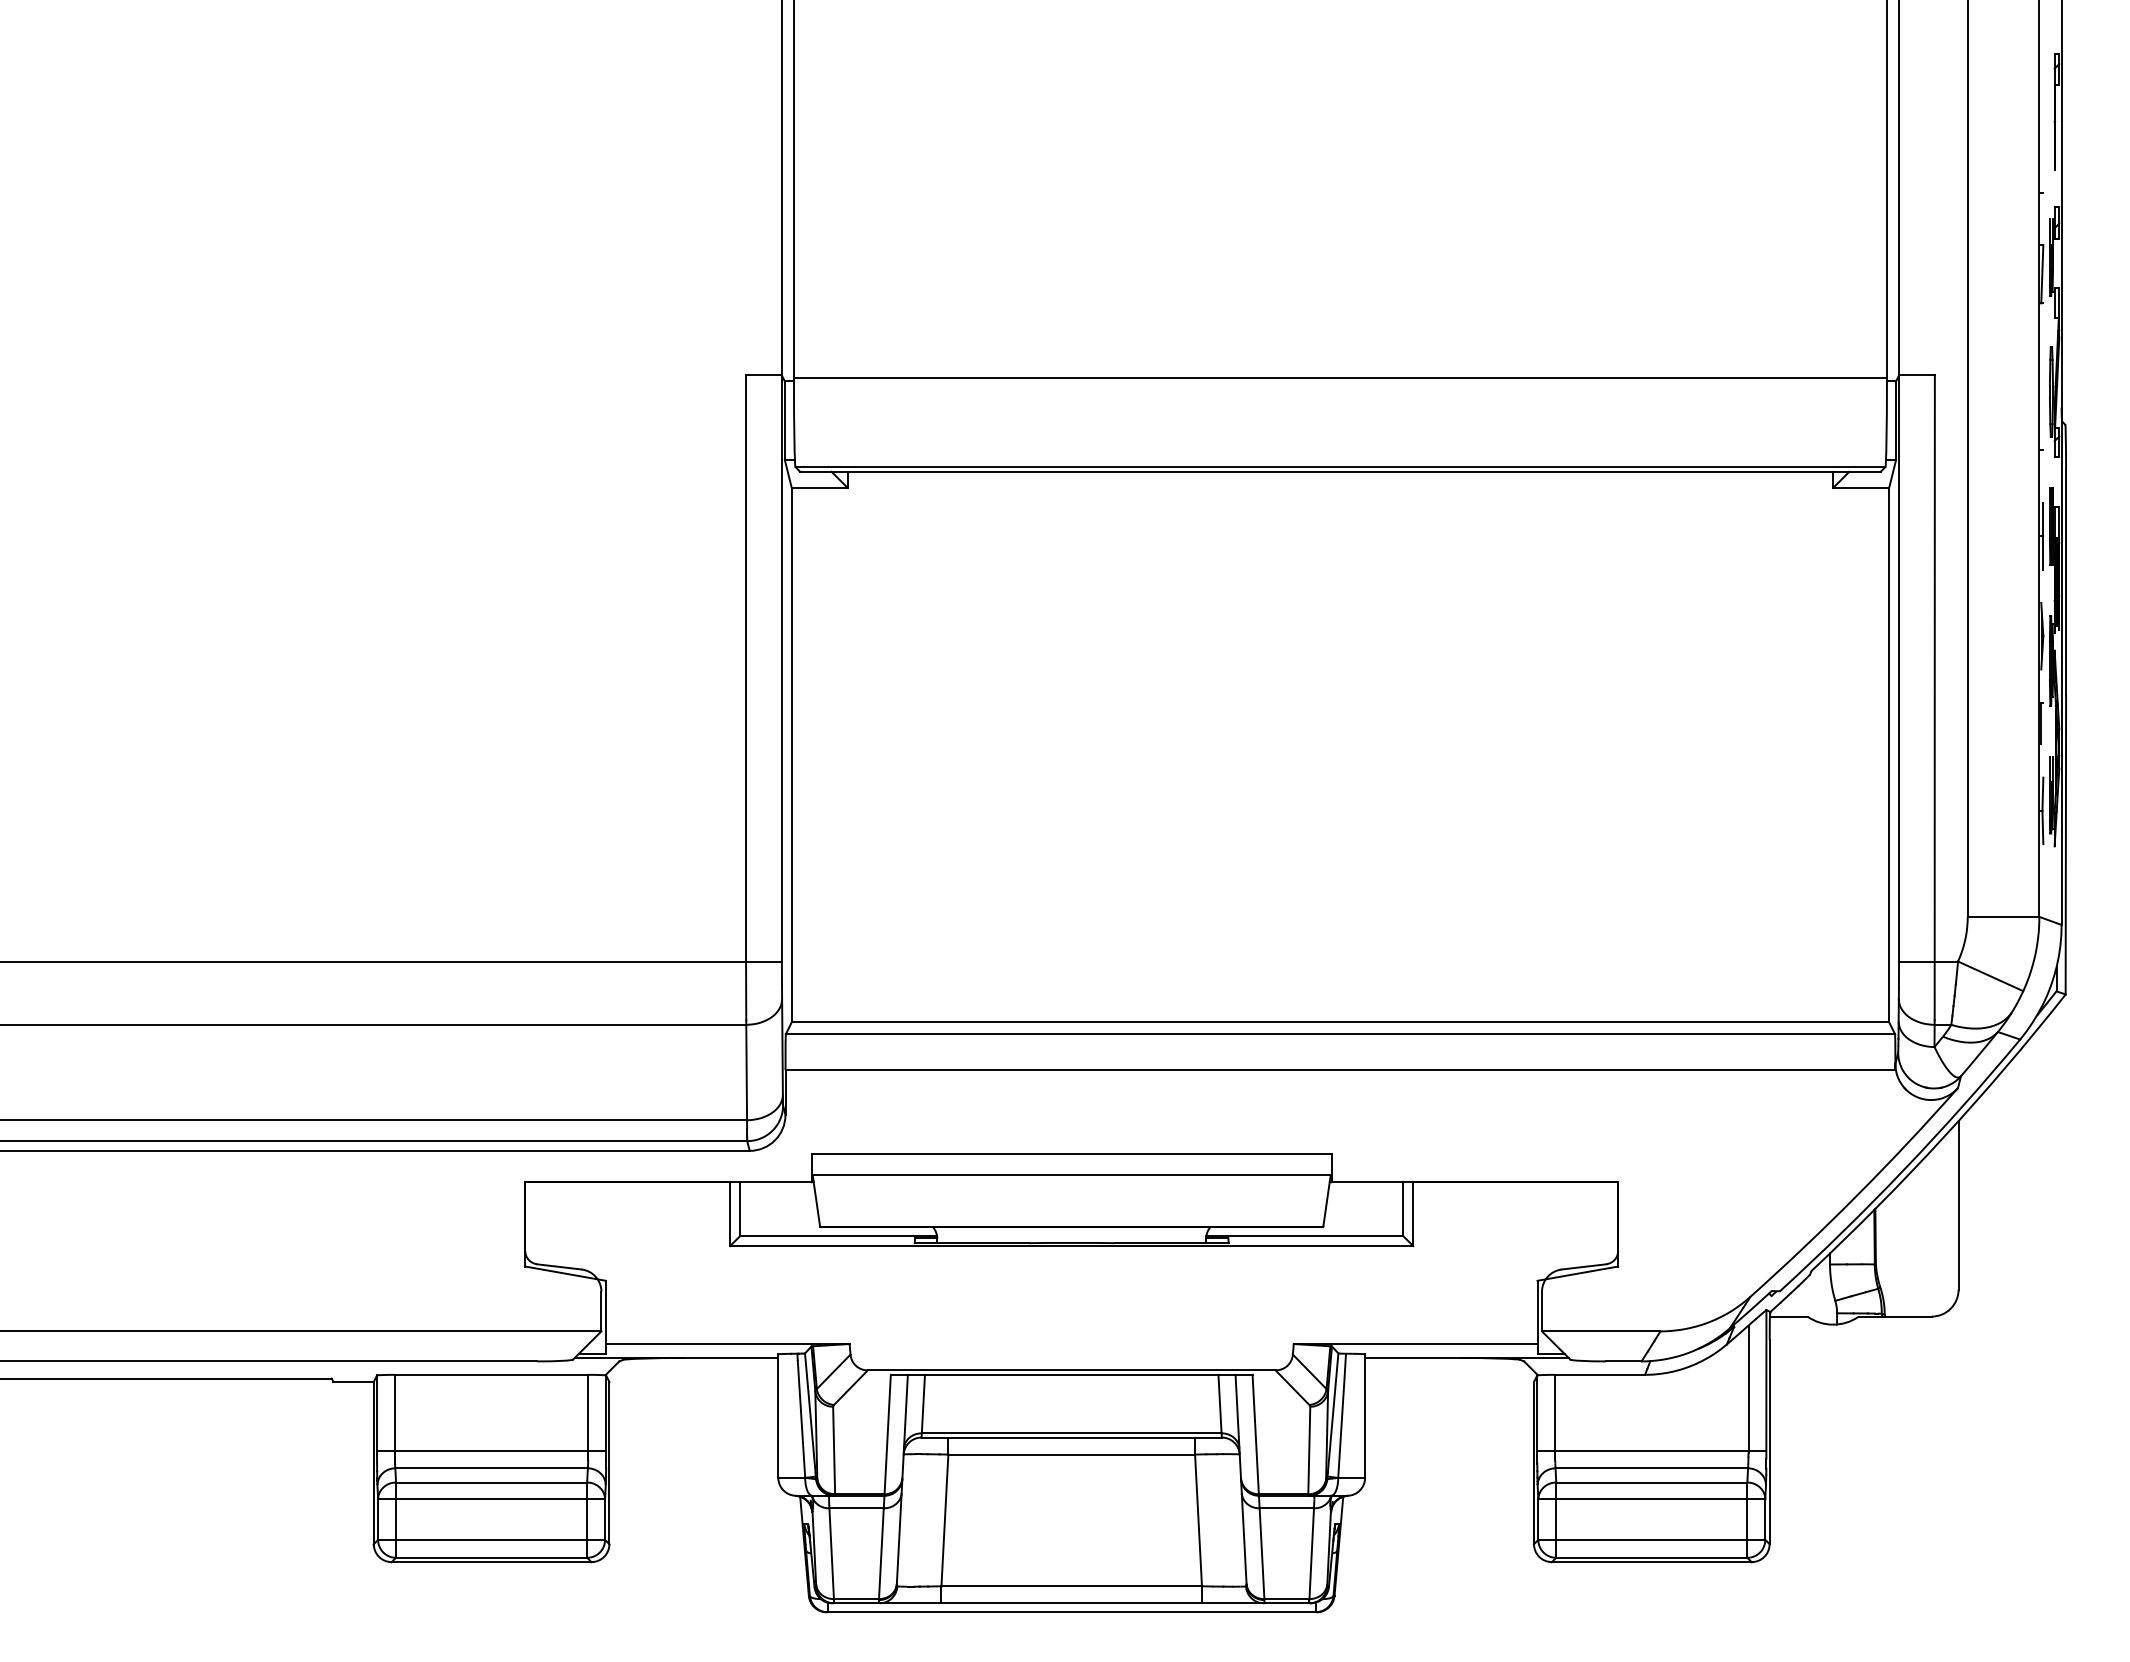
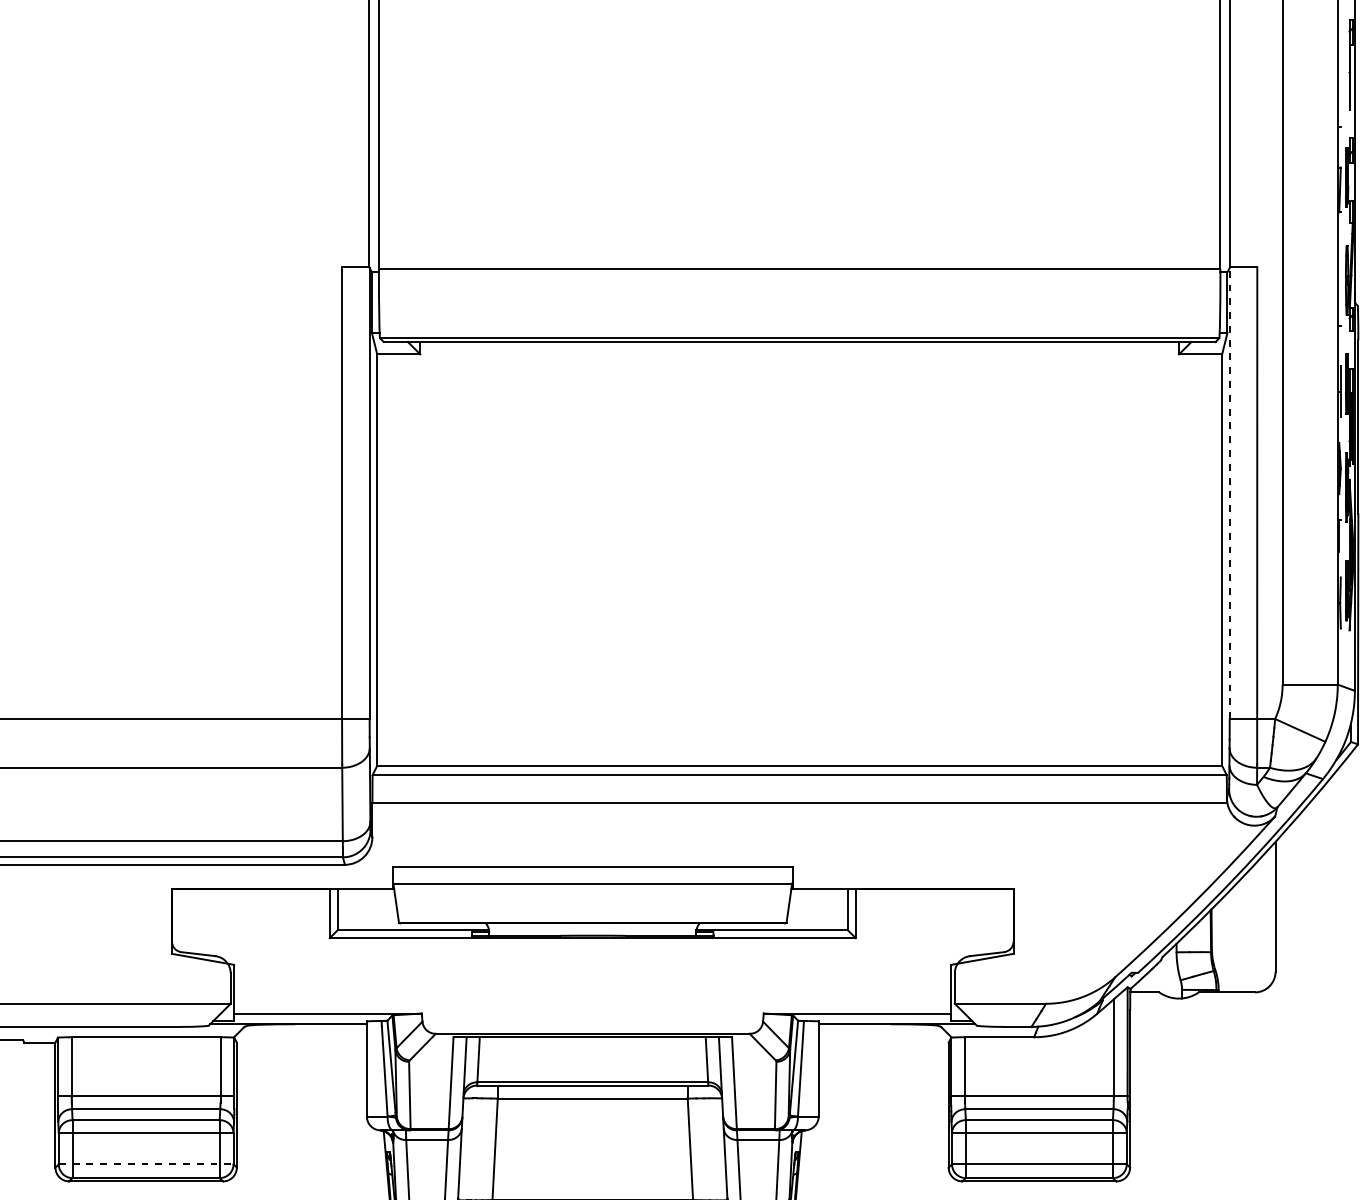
line: (1899, 668) -> (1230, 493), solid -> dashed
line: (492, 1539) -> (146, 1164), solid -> dashed

